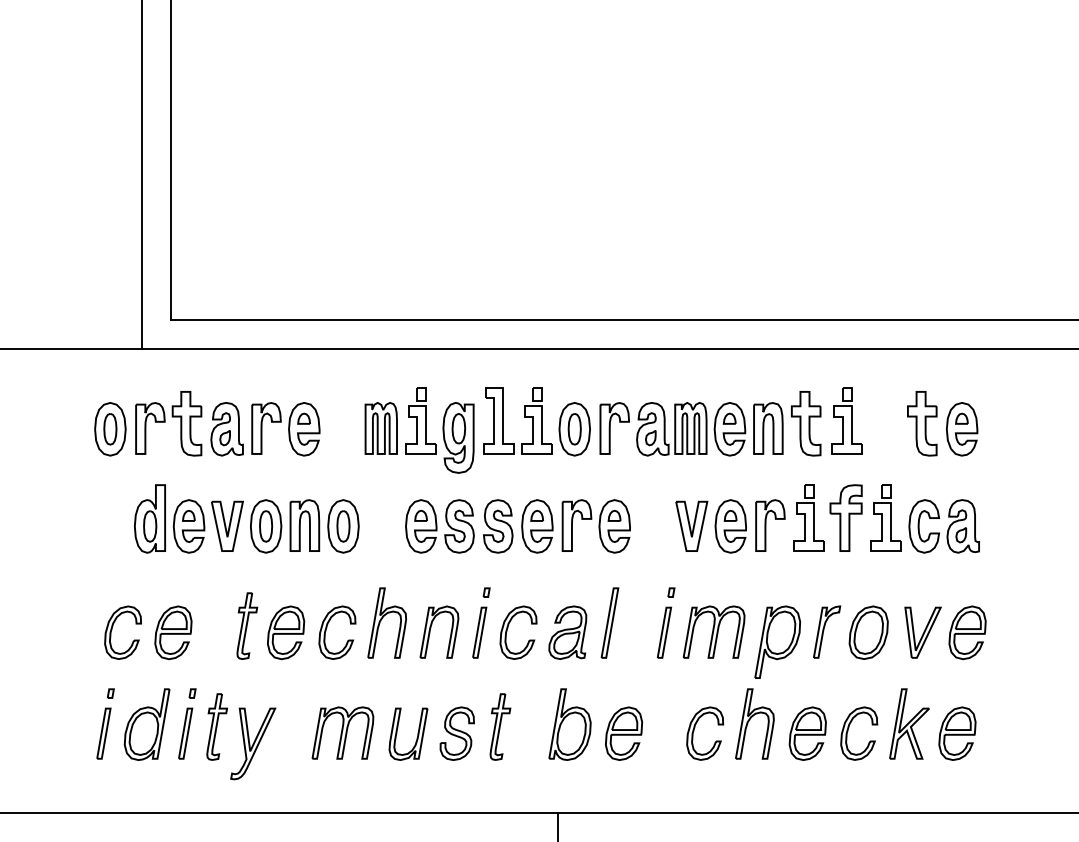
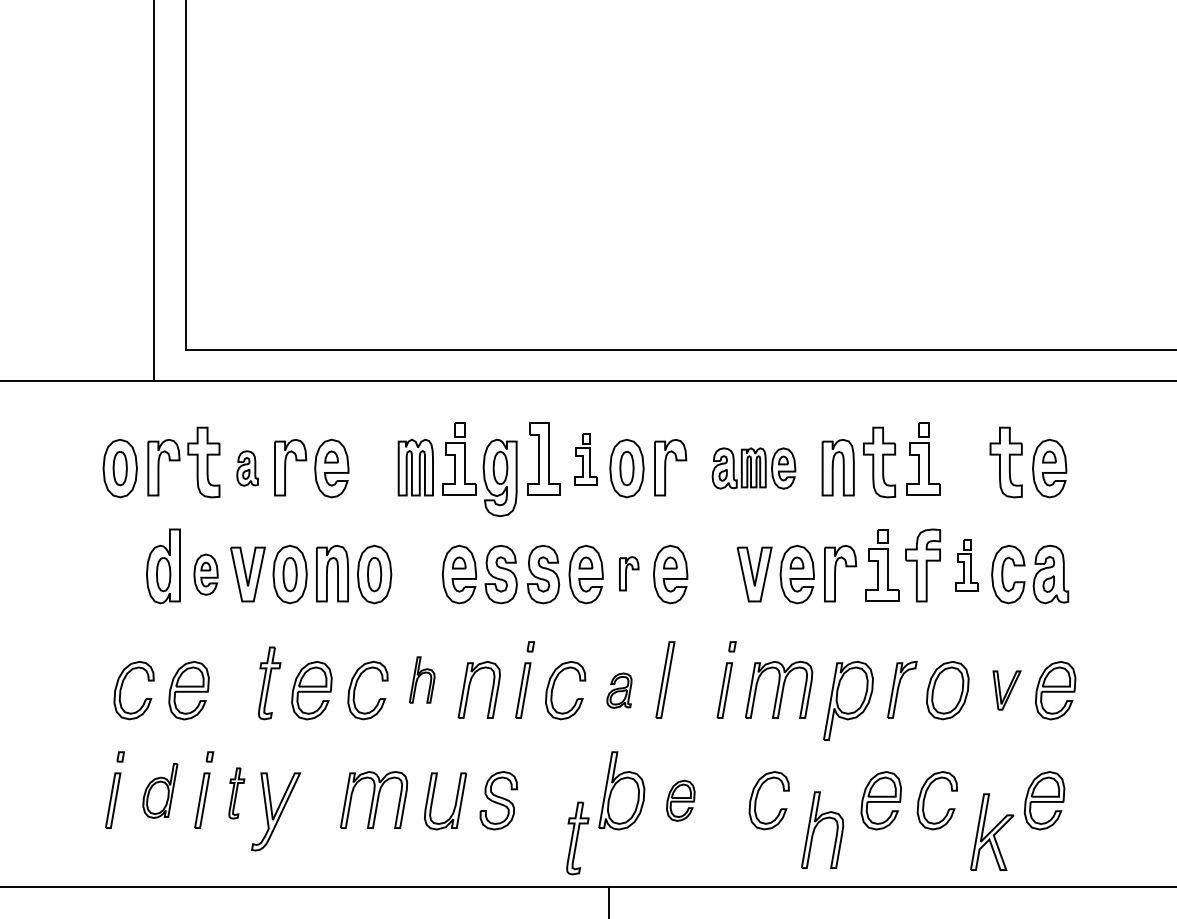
part: (536, 420) -> (585, 458), size x0.7
part: (227, 429) -> (247, 468), size x0.6
part: (690, 429) -> (753, 468), size x0.7
part: (885, 518) -> (966, 565), size x0.7
part: (576, 525) -> (628, 573), size x0.6
part: (188, 526) -> (205, 574), size x0.7
part: (386, 622) -> (421, 679), size x0.6
part: (567, 632) -> (619, 690), size x0.6
part: (922, 632) -> (1006, 690), size x0.7
part: (749, 721) -> (816, 827), moved
part: (909, 723) -> (992, 831), moved
part: (147, 724) -> (160, 790), size x0.7
part: (216, 727) -> (236, 793), size x0.7
part: (500, 727) -> (577, 838), moved
part: (623, 733) -> (680, 800), size x0.7

